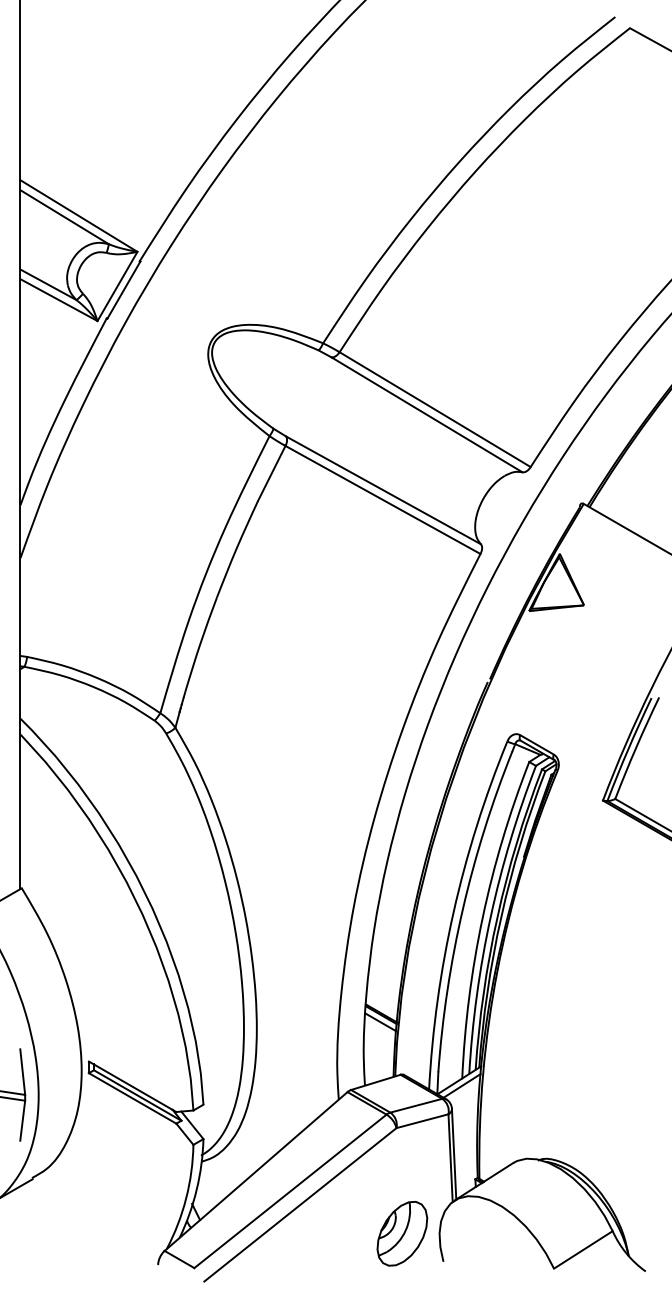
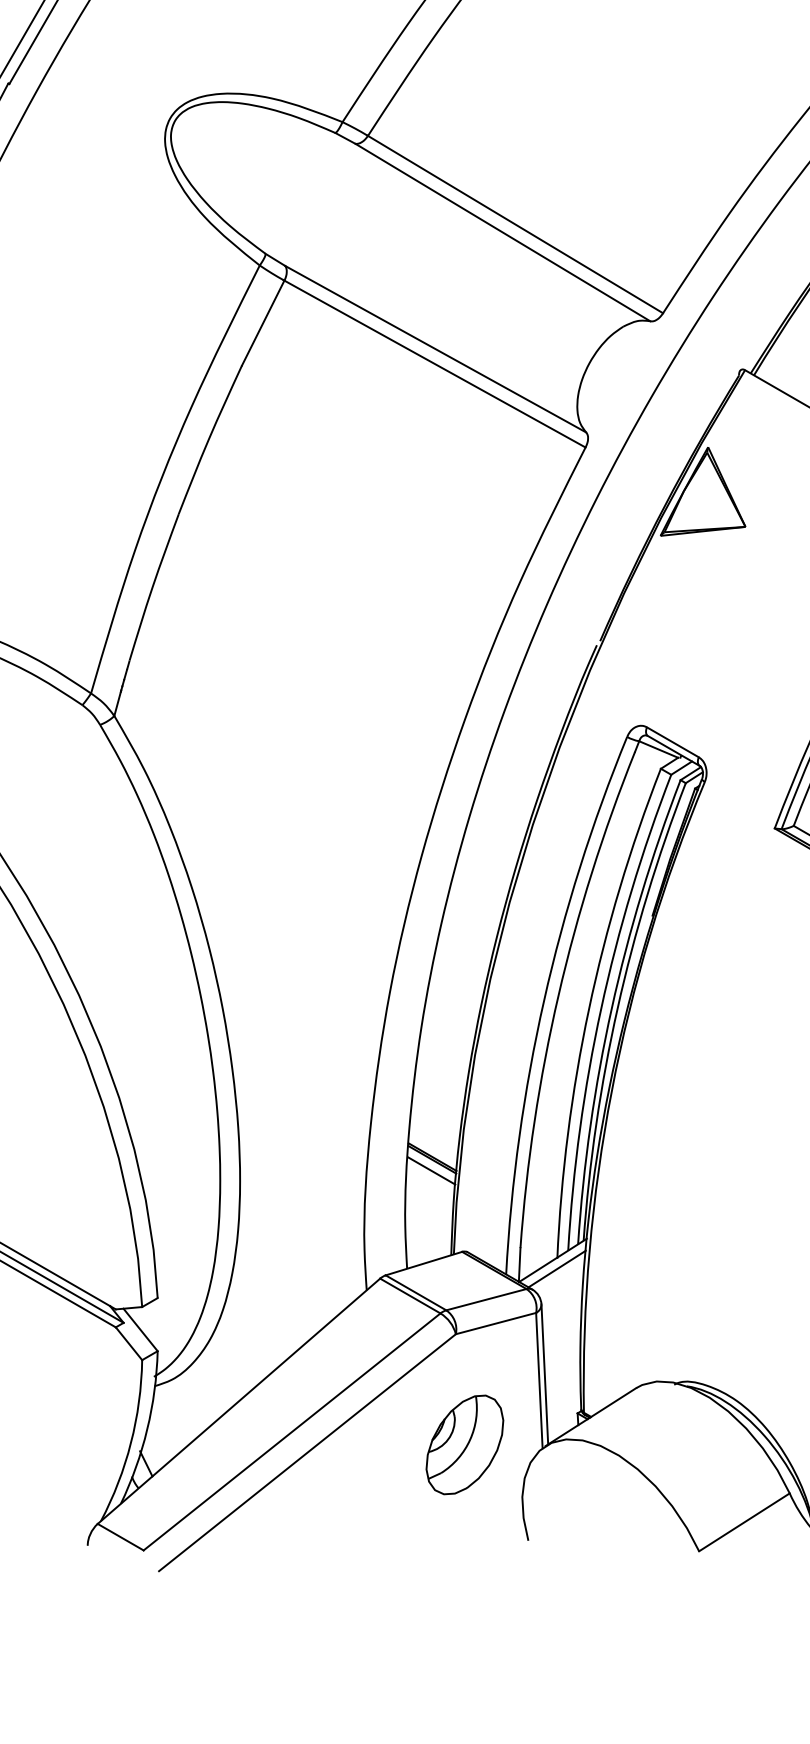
part: (402, 1233) -> (465, 1444), moved

